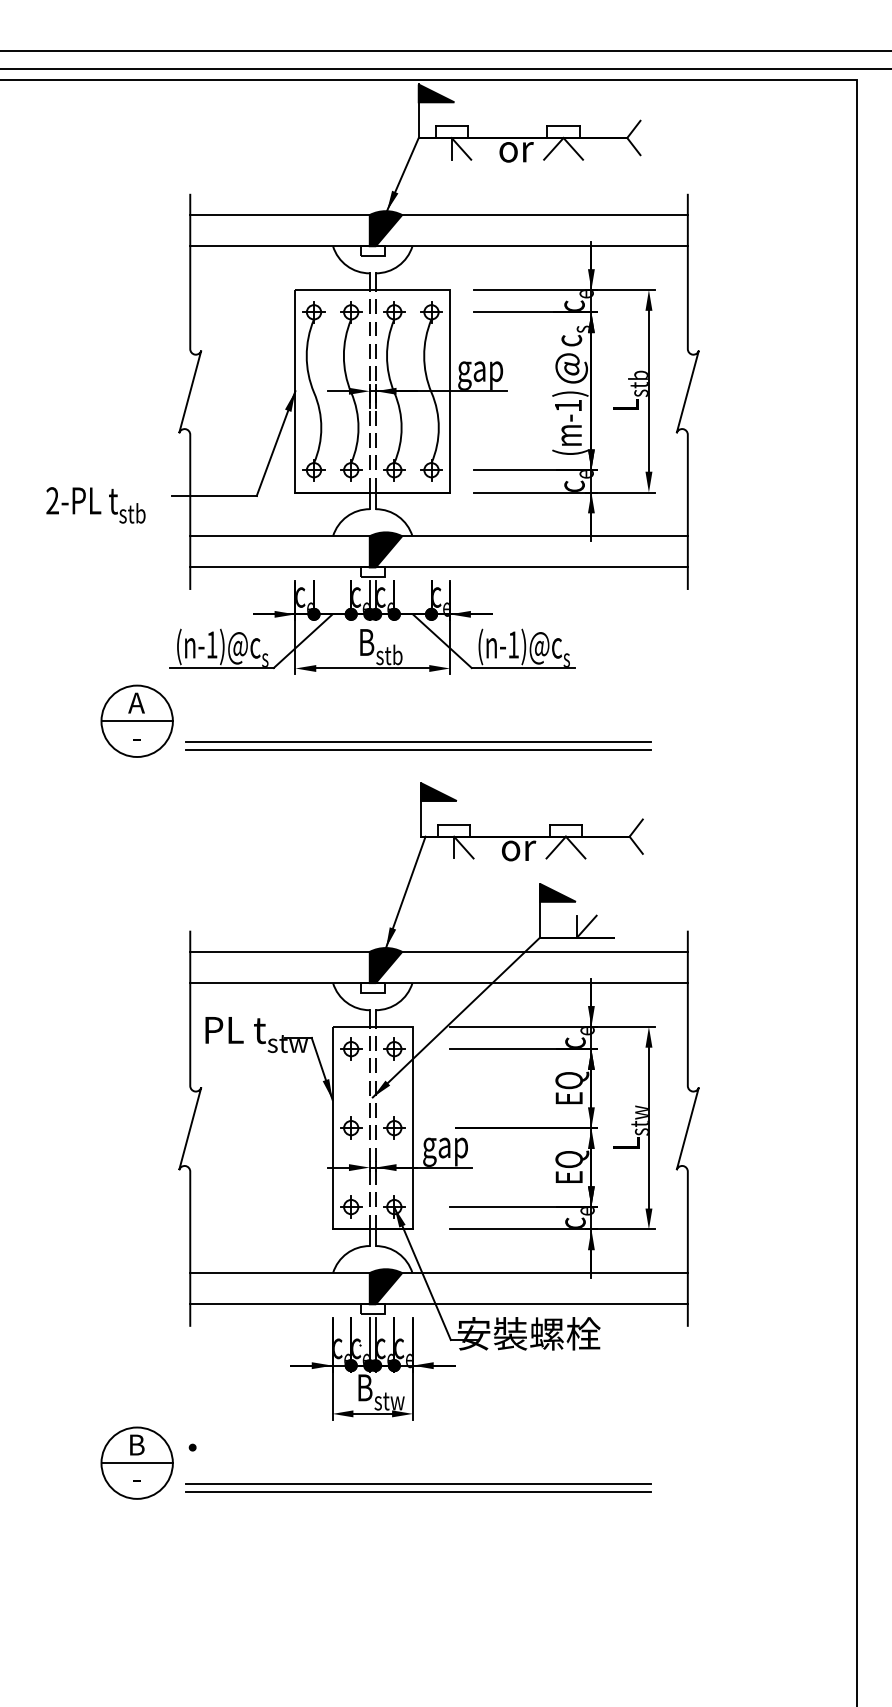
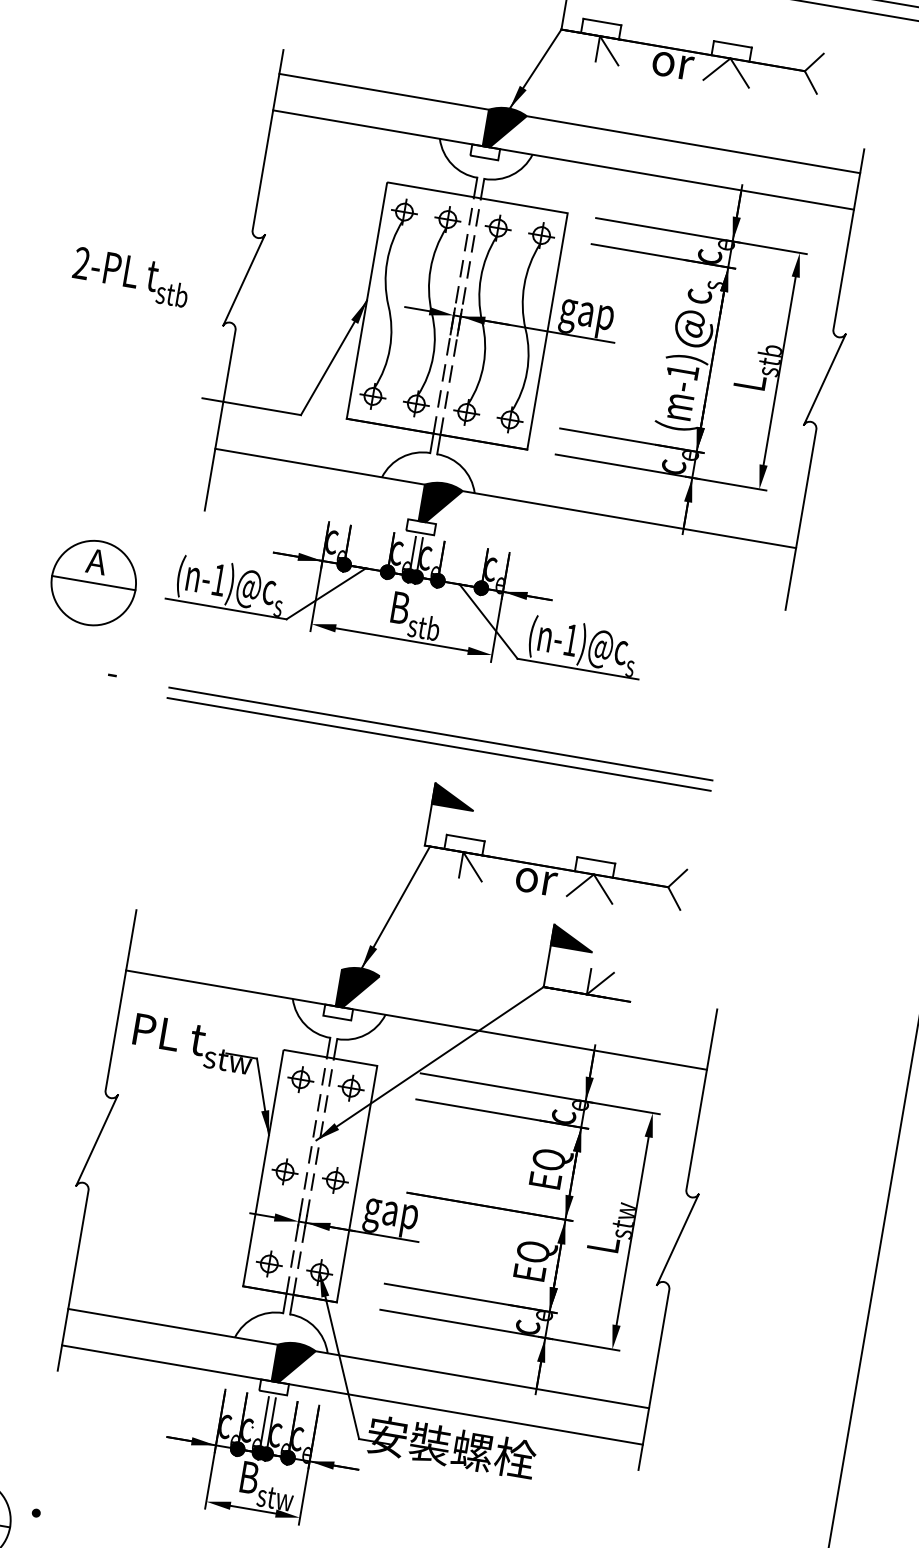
text: (95, 505) -> (130, 277), moved
line: (438, 567) -> (498, 534), removed
part: (136, 720) -> (93, 582), moved
line: (438, 951) -> (422, 983), removed

